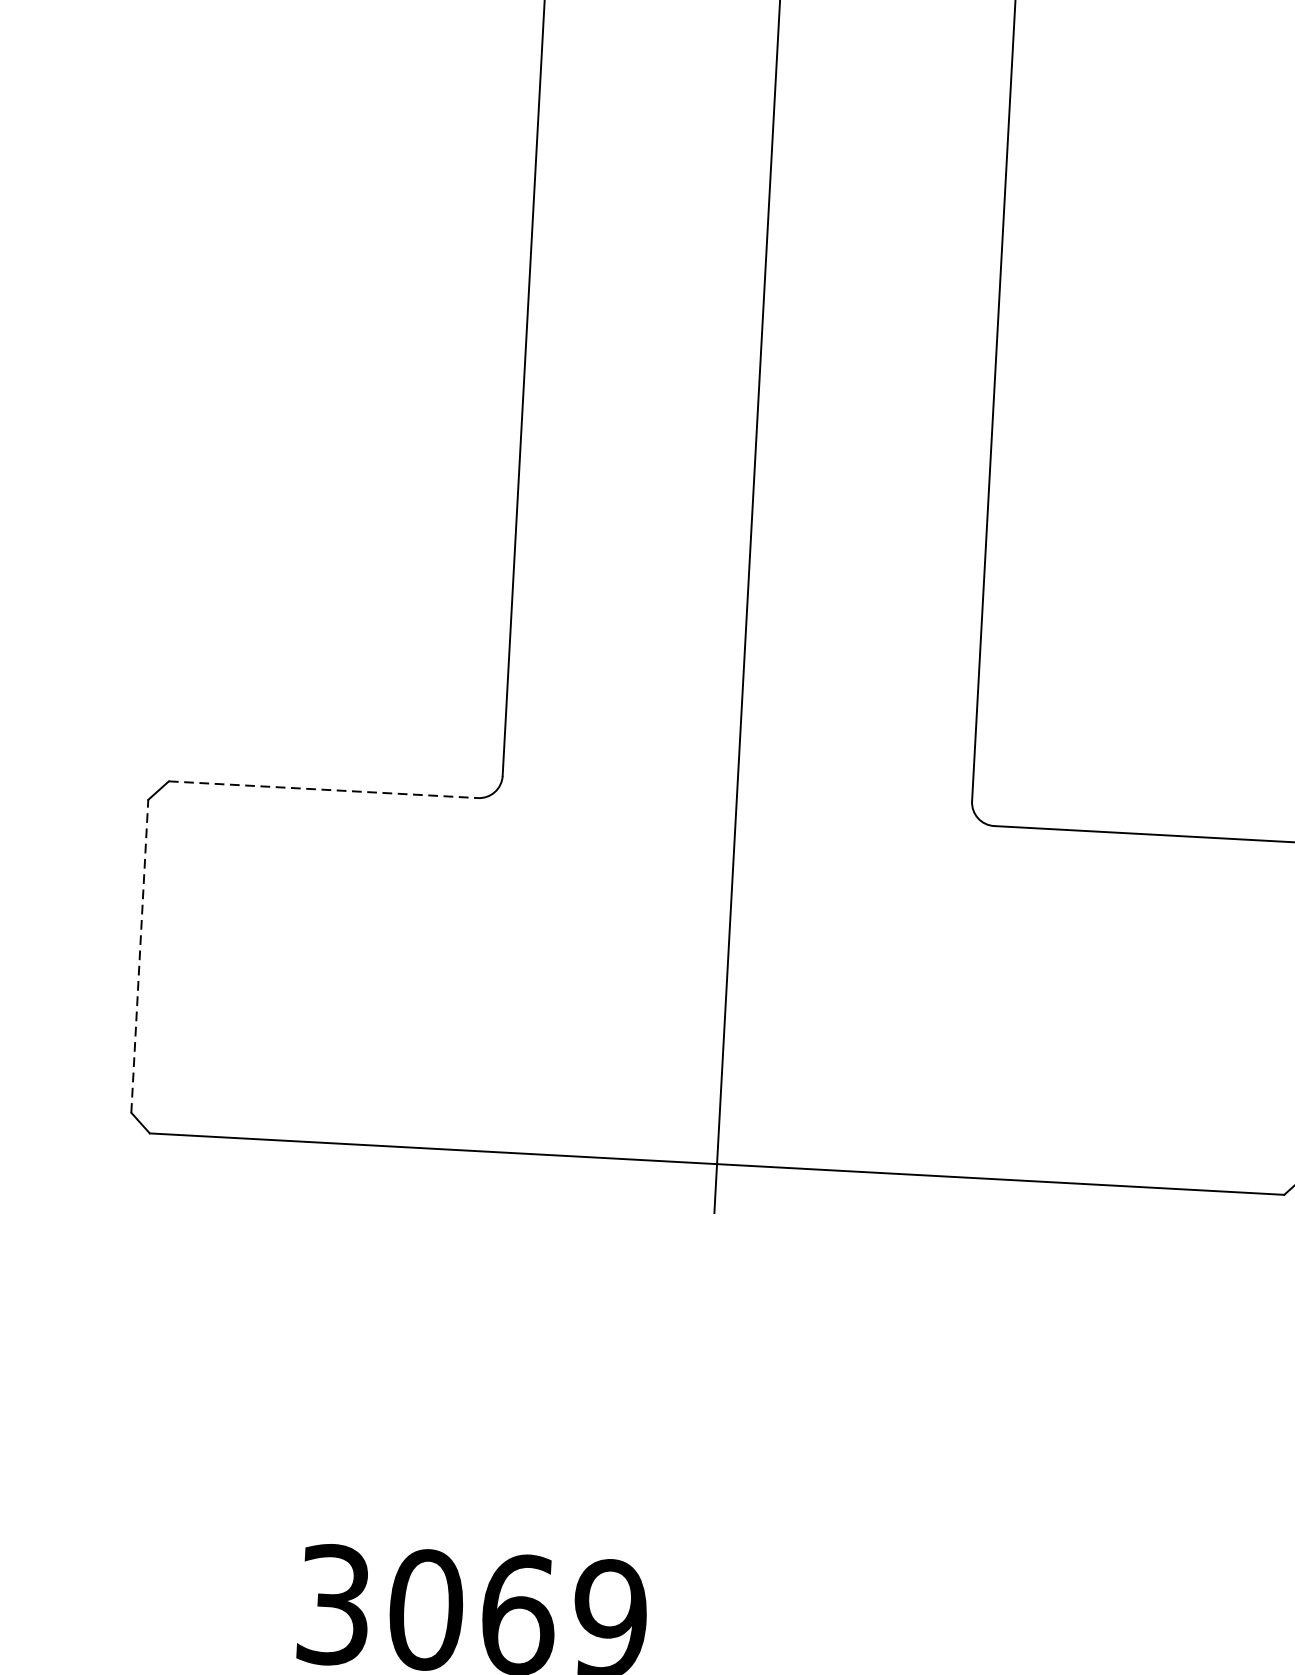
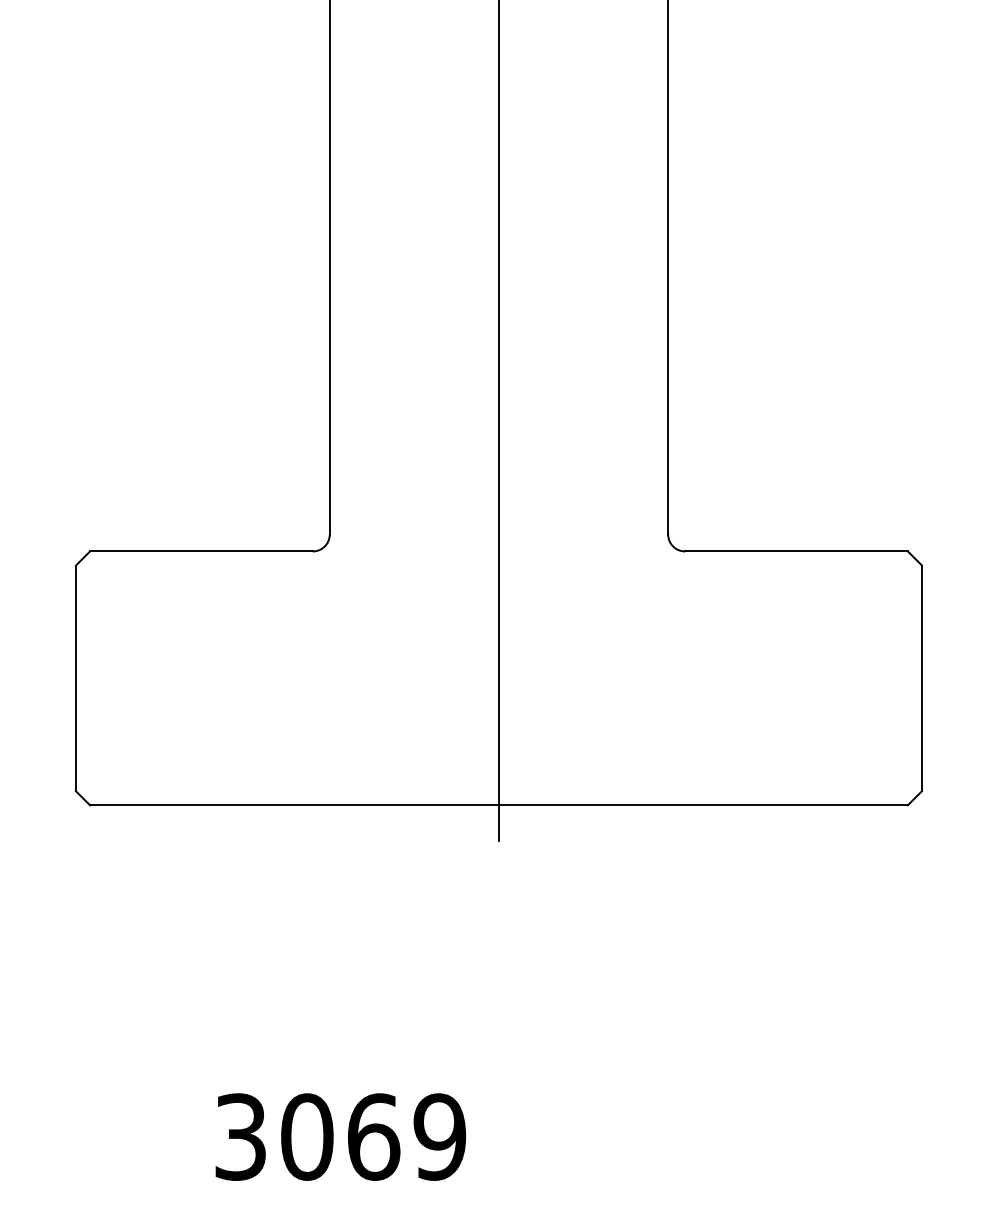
line: (323, 789) -> (201, 551), dashed -> solid
line: (139, 956) -> (75, 678), dashed -> solid

